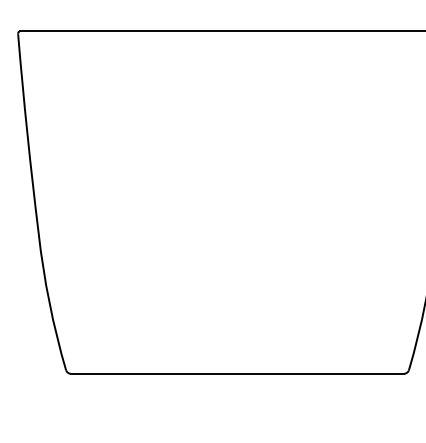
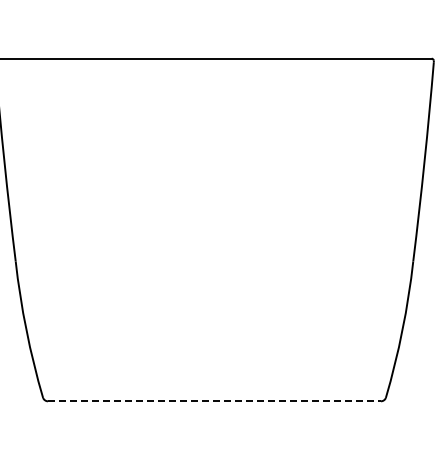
line: (237, 373) -> (214, 401), solid -> dashed

